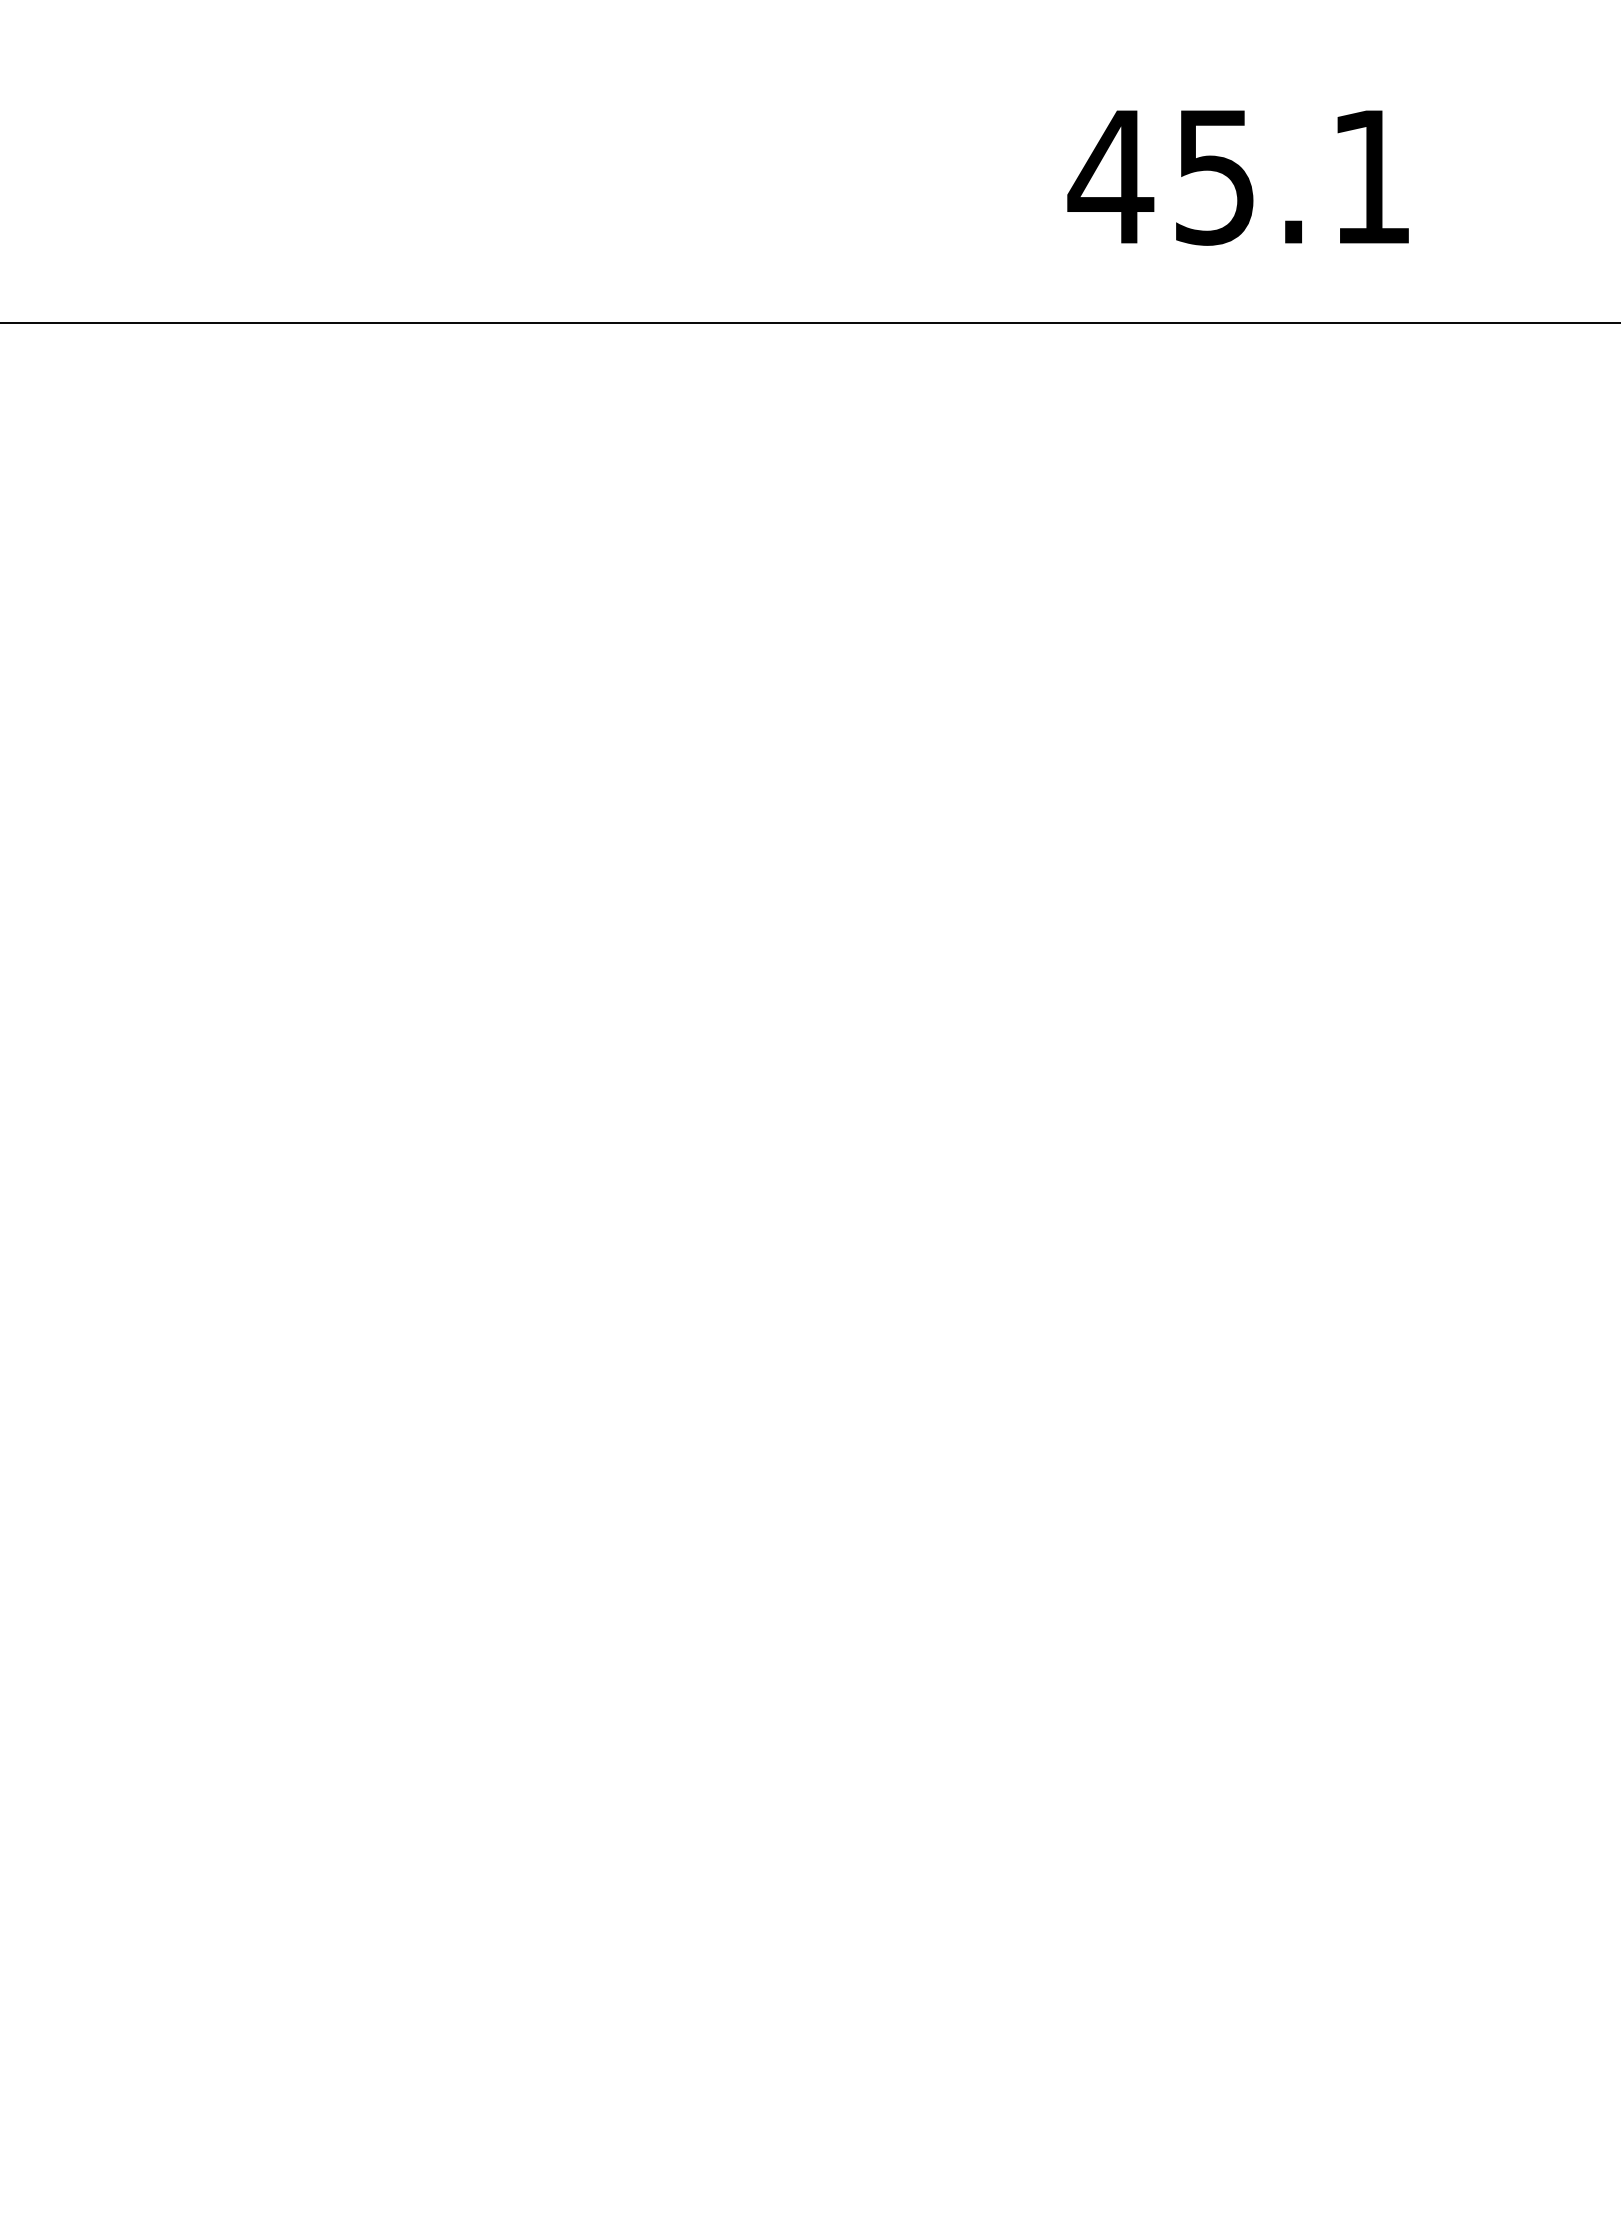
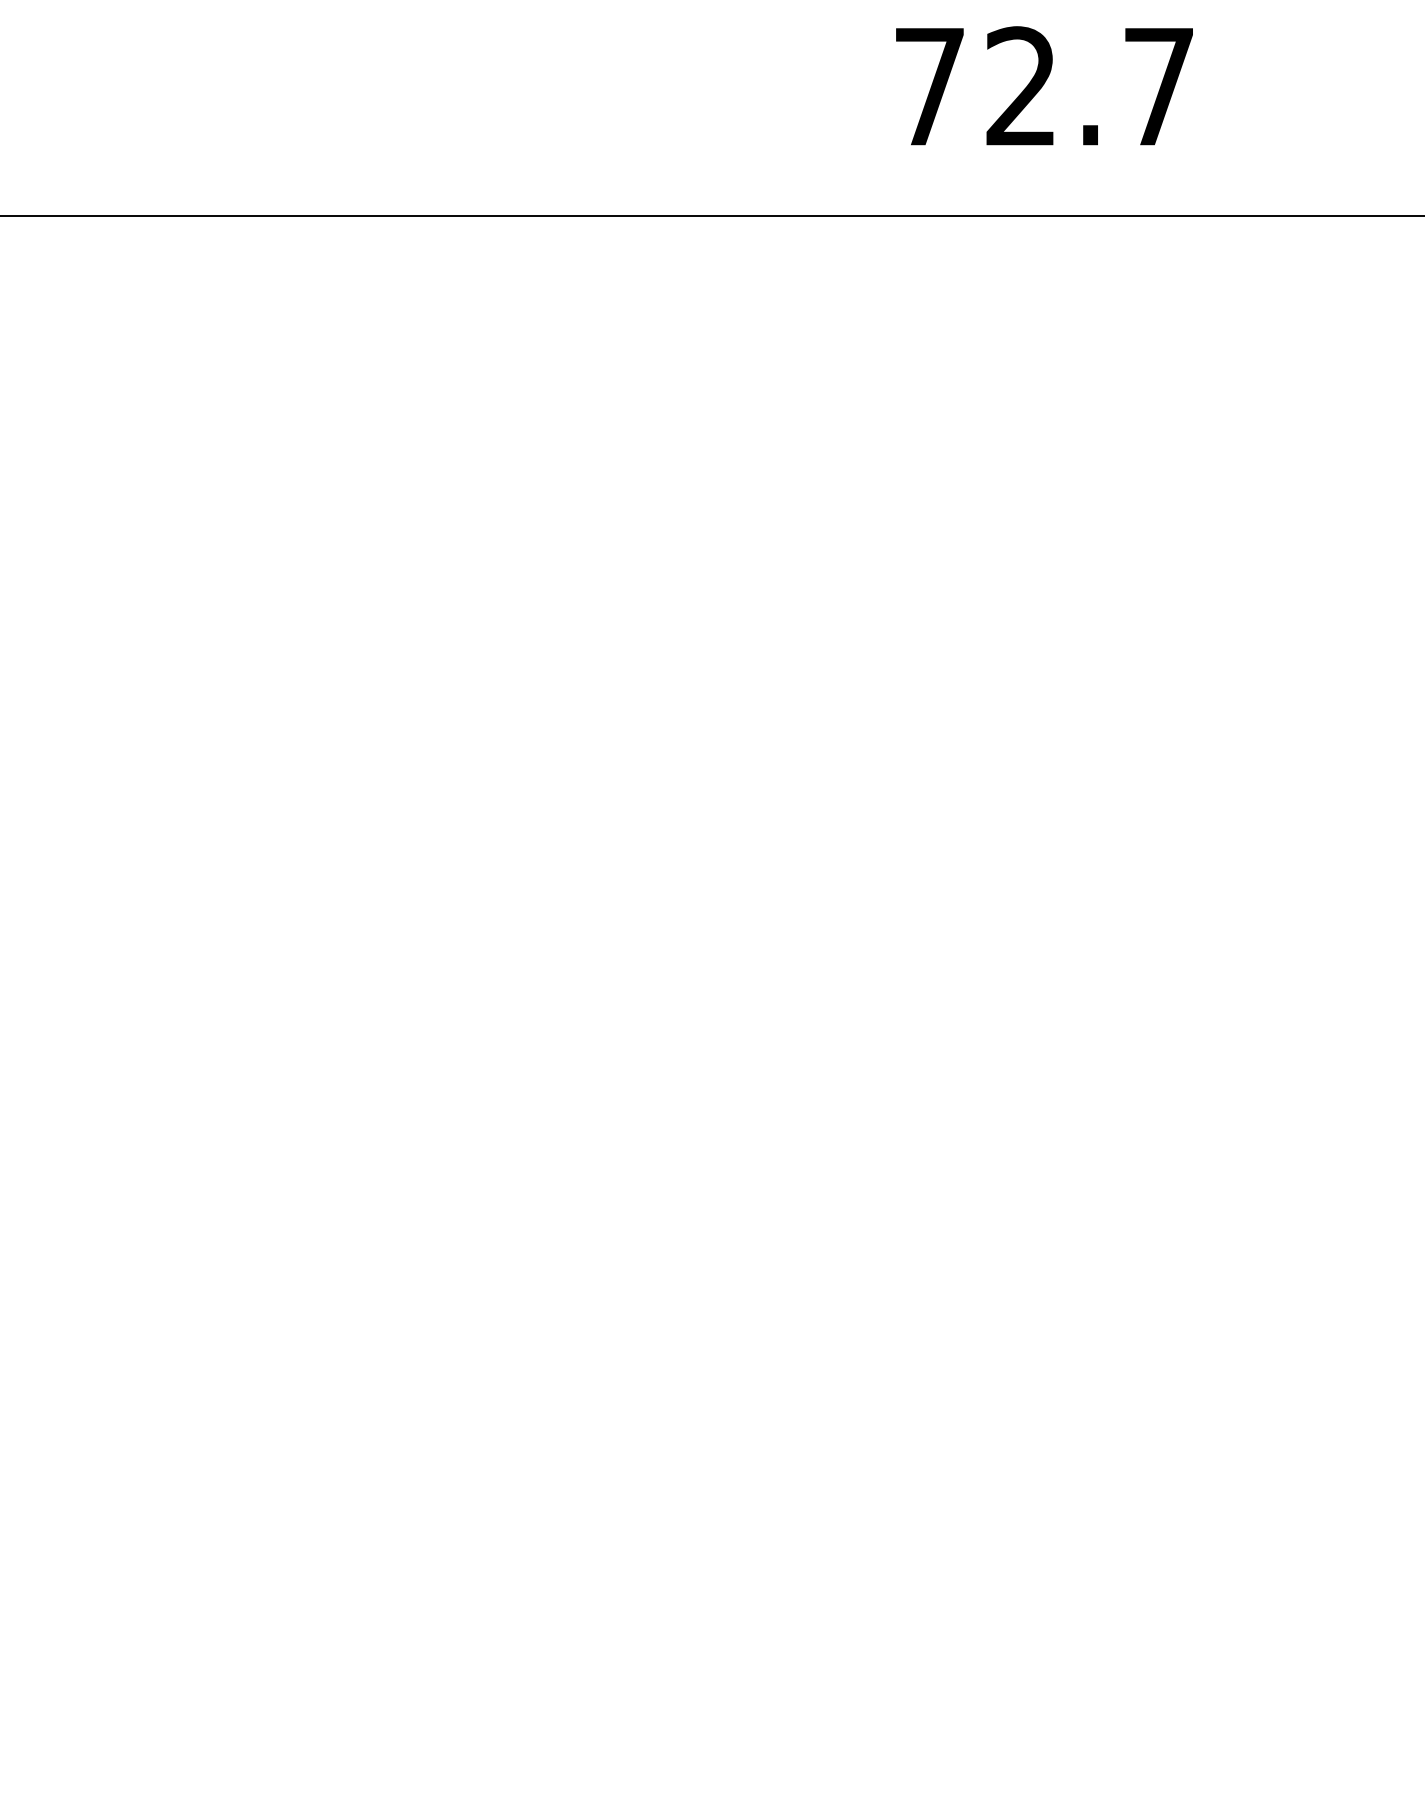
text: (1238, 176) -> (1042, 86), 45.1 -> 72.7

